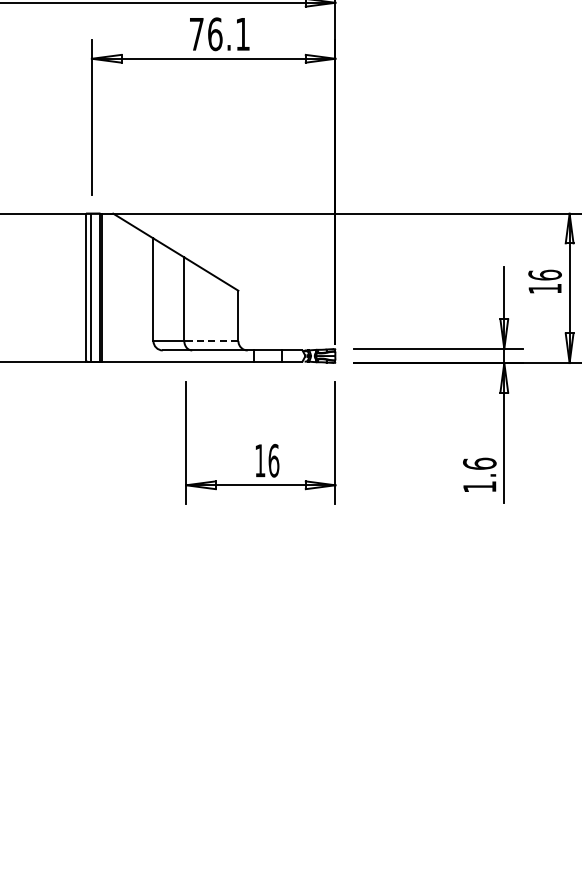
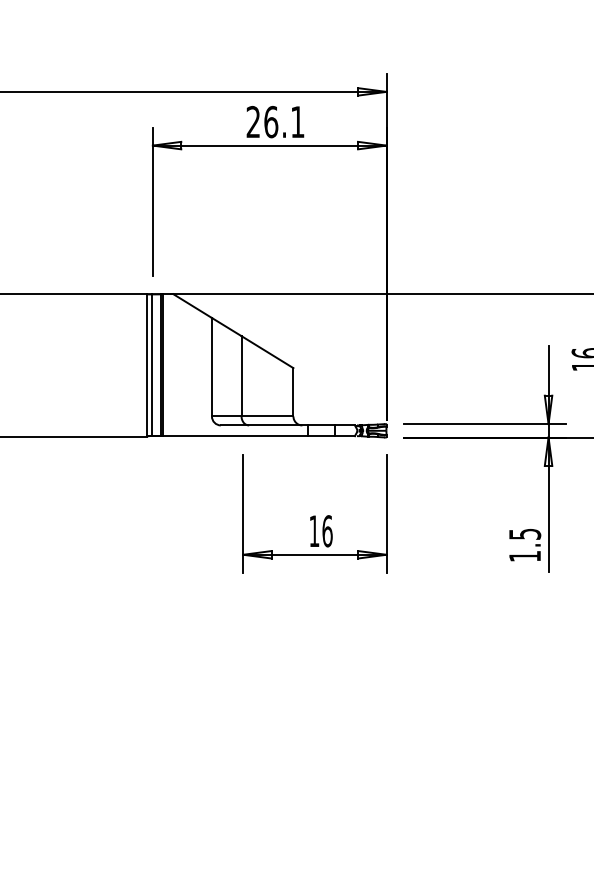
text: (195, 33) -> (252, 121), 76.1 -> 26.1
line: (211, 341) -> (267, 416), dashed -> solid
text: (479, 463) -> (524, 533), 1.6 -> 1.5

